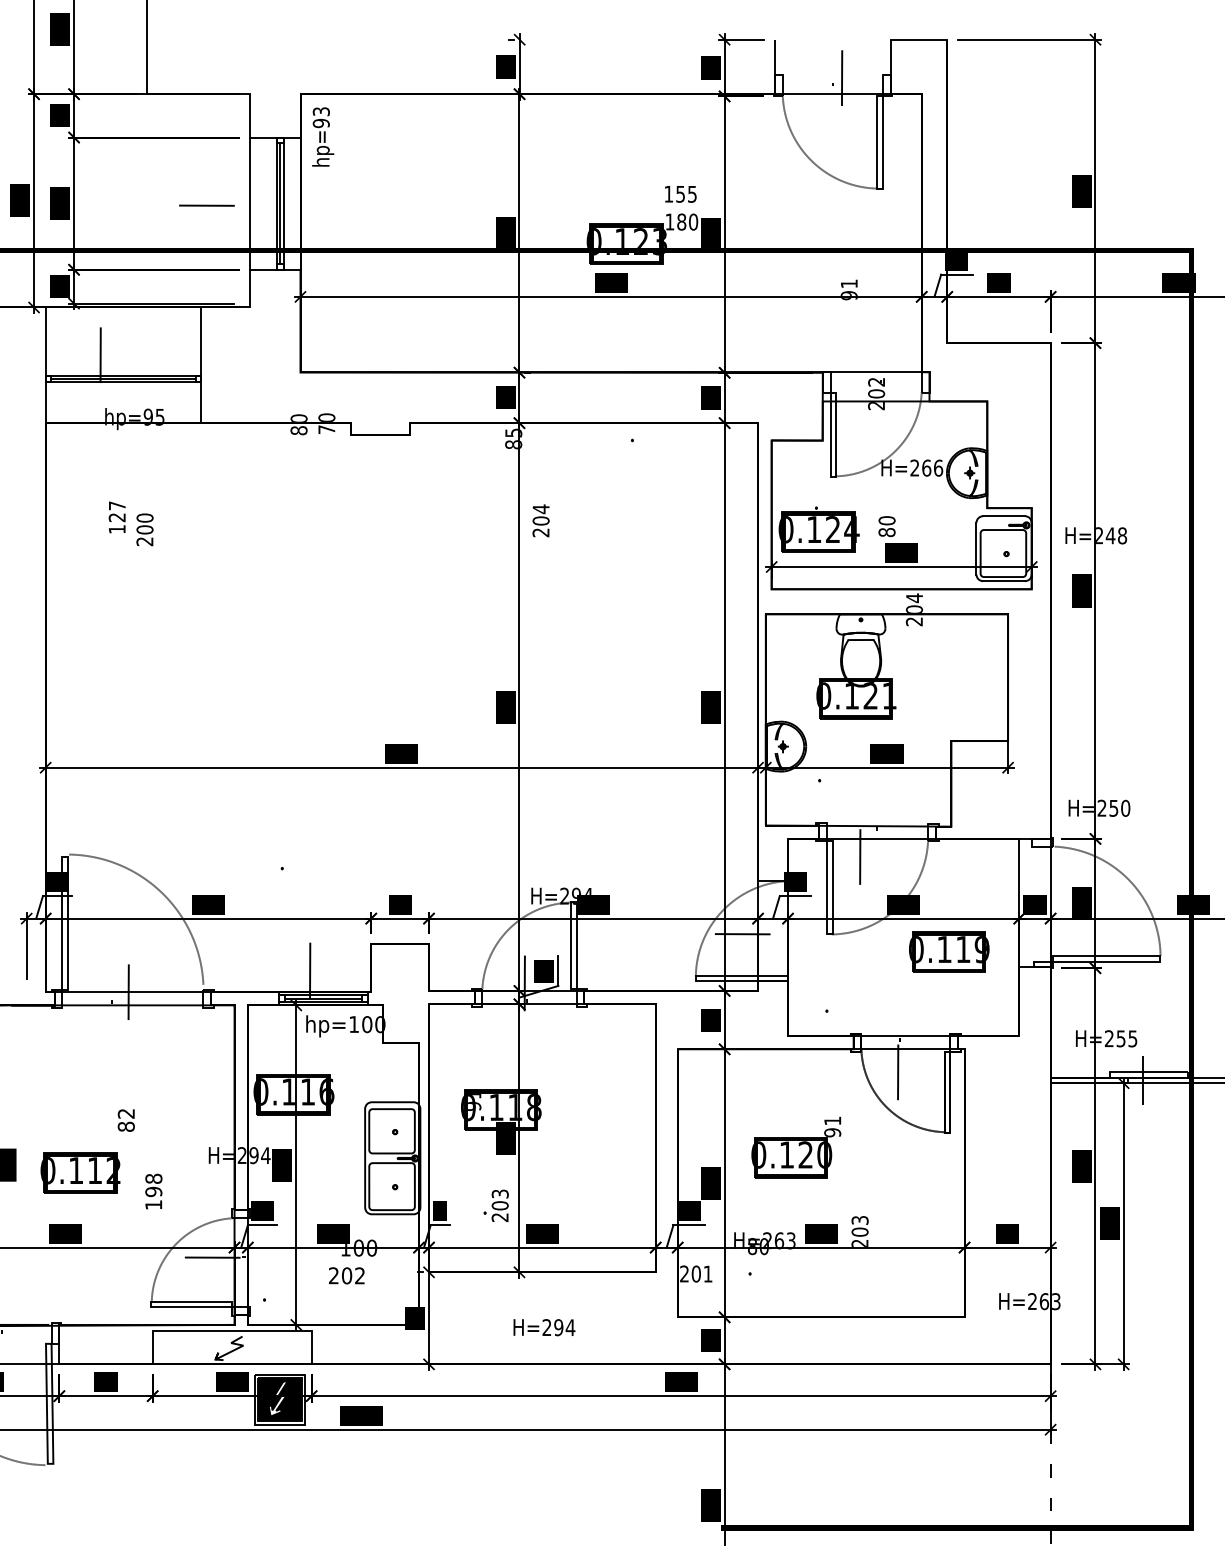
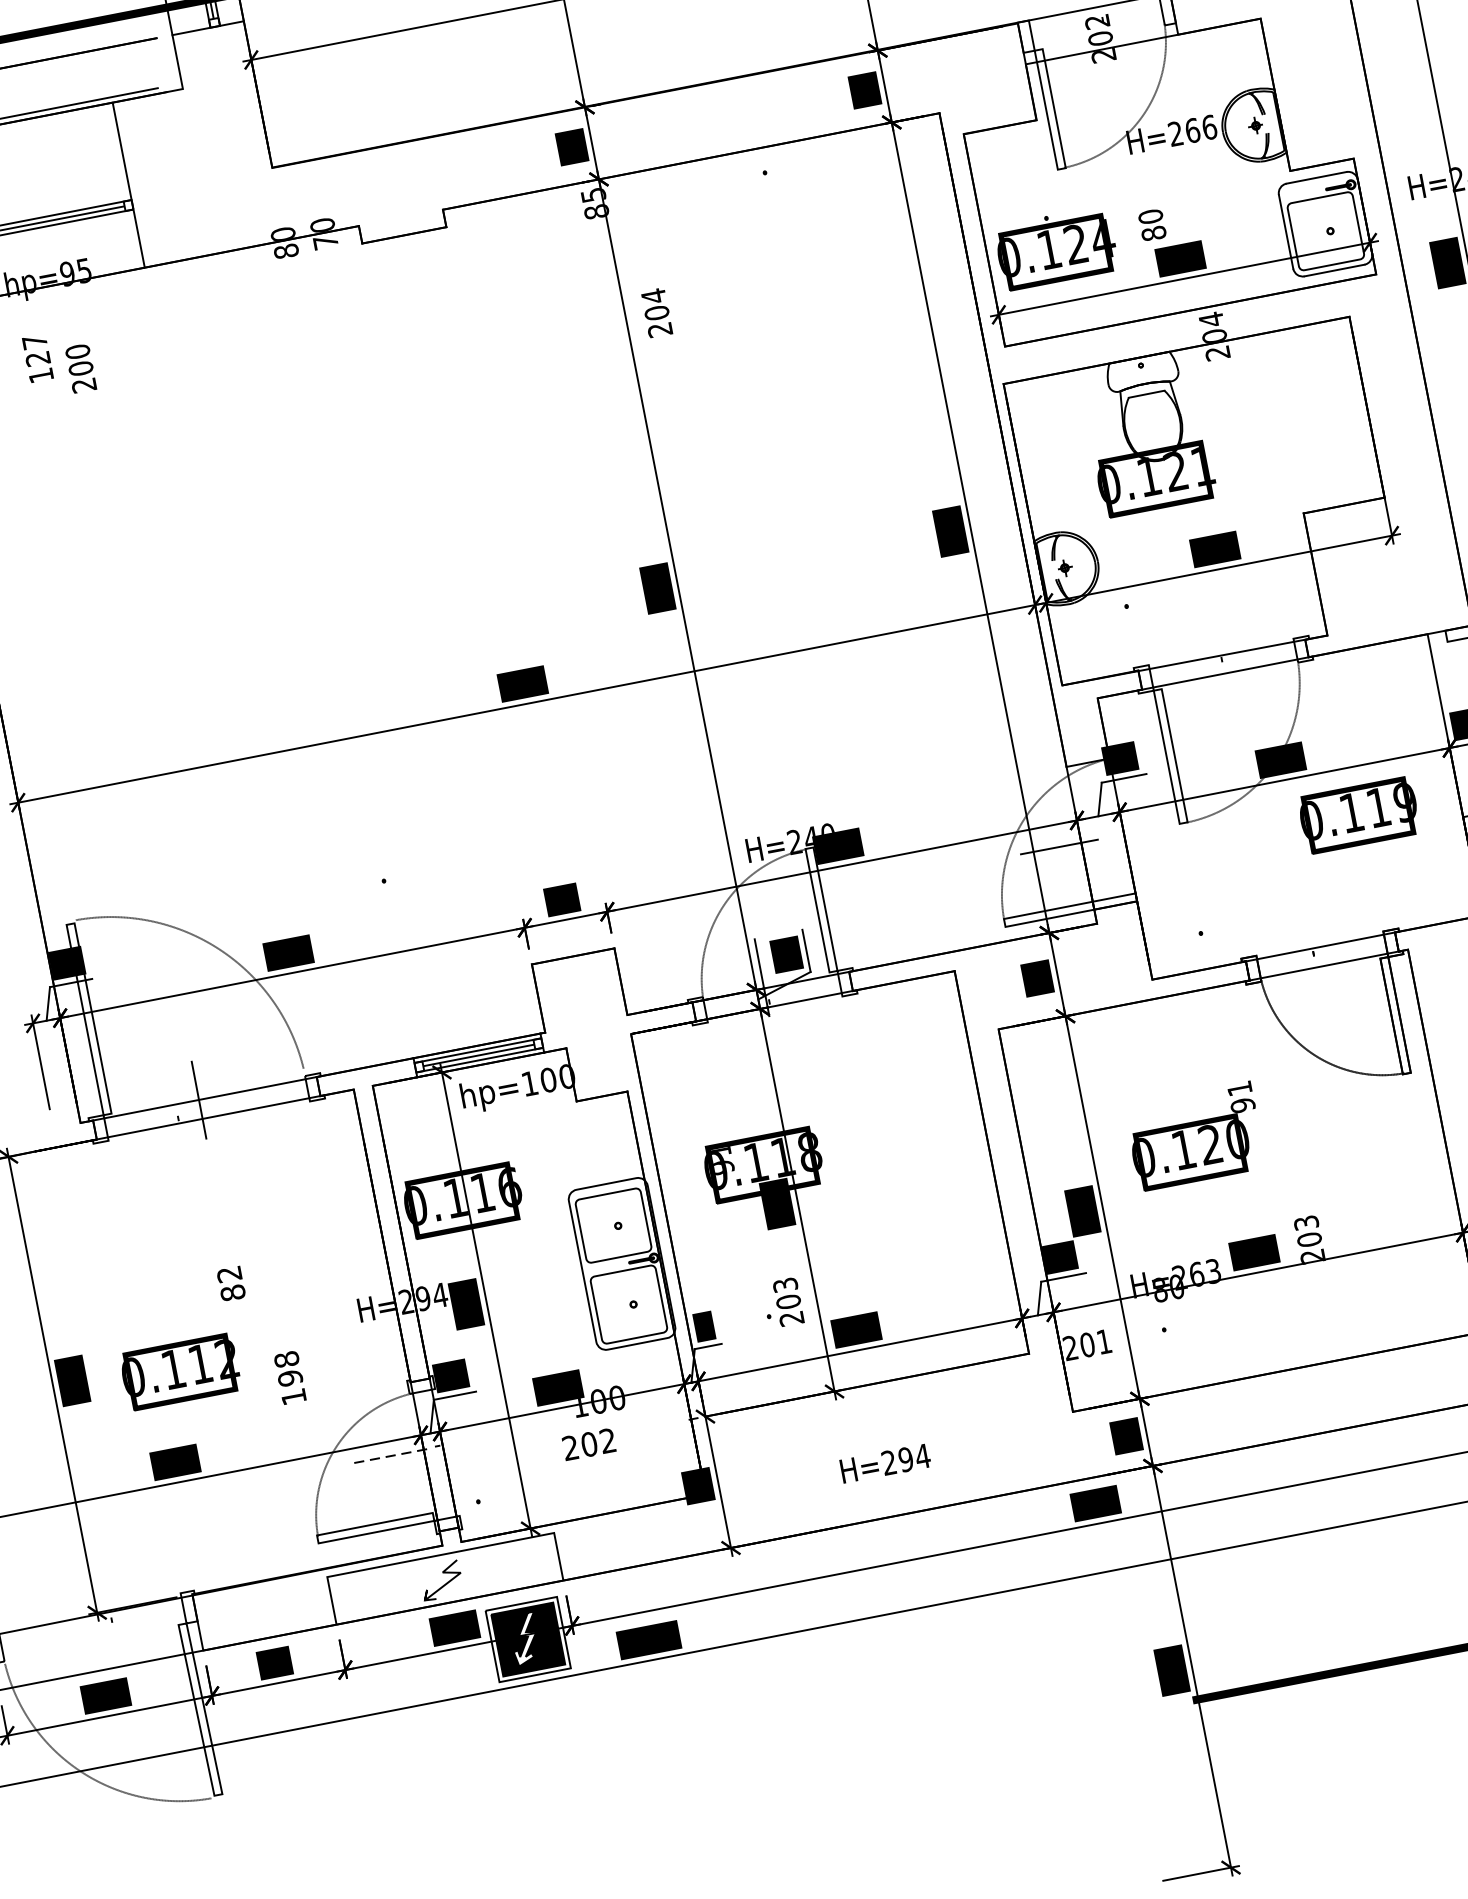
text: (130, 523) -> (58, 363), moved
line: (860, 856) -> (1205, 703), removed
text: (581, 895) -> (818, 836), H=294 -> H=240
line: (310, 970) -> (452, 1018), removed
line: (898, 1072) -> (1320, 1001), removed
line: (212, 1257) -> (392, 1455), solid -> dashed

